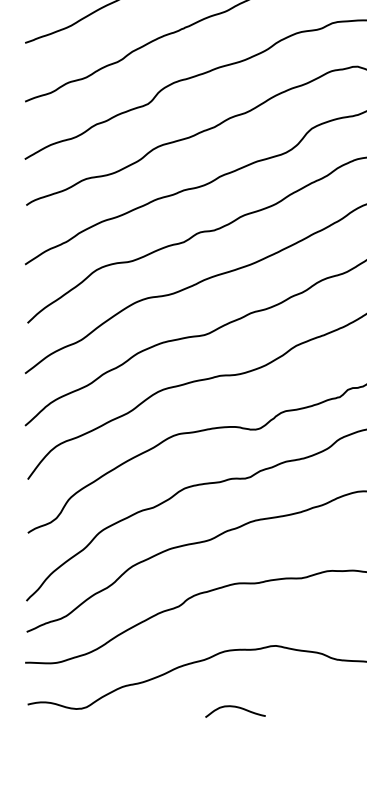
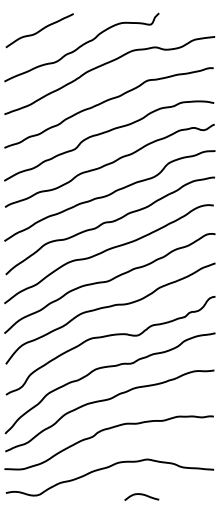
curve: (234, 708) -> (141, 495), moved

